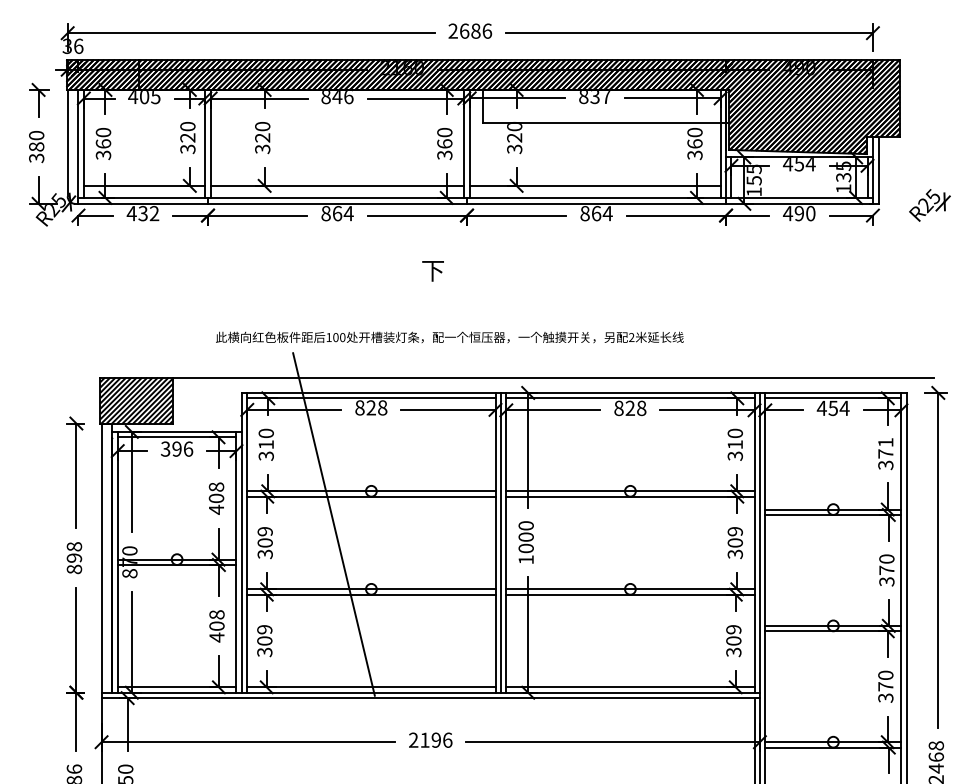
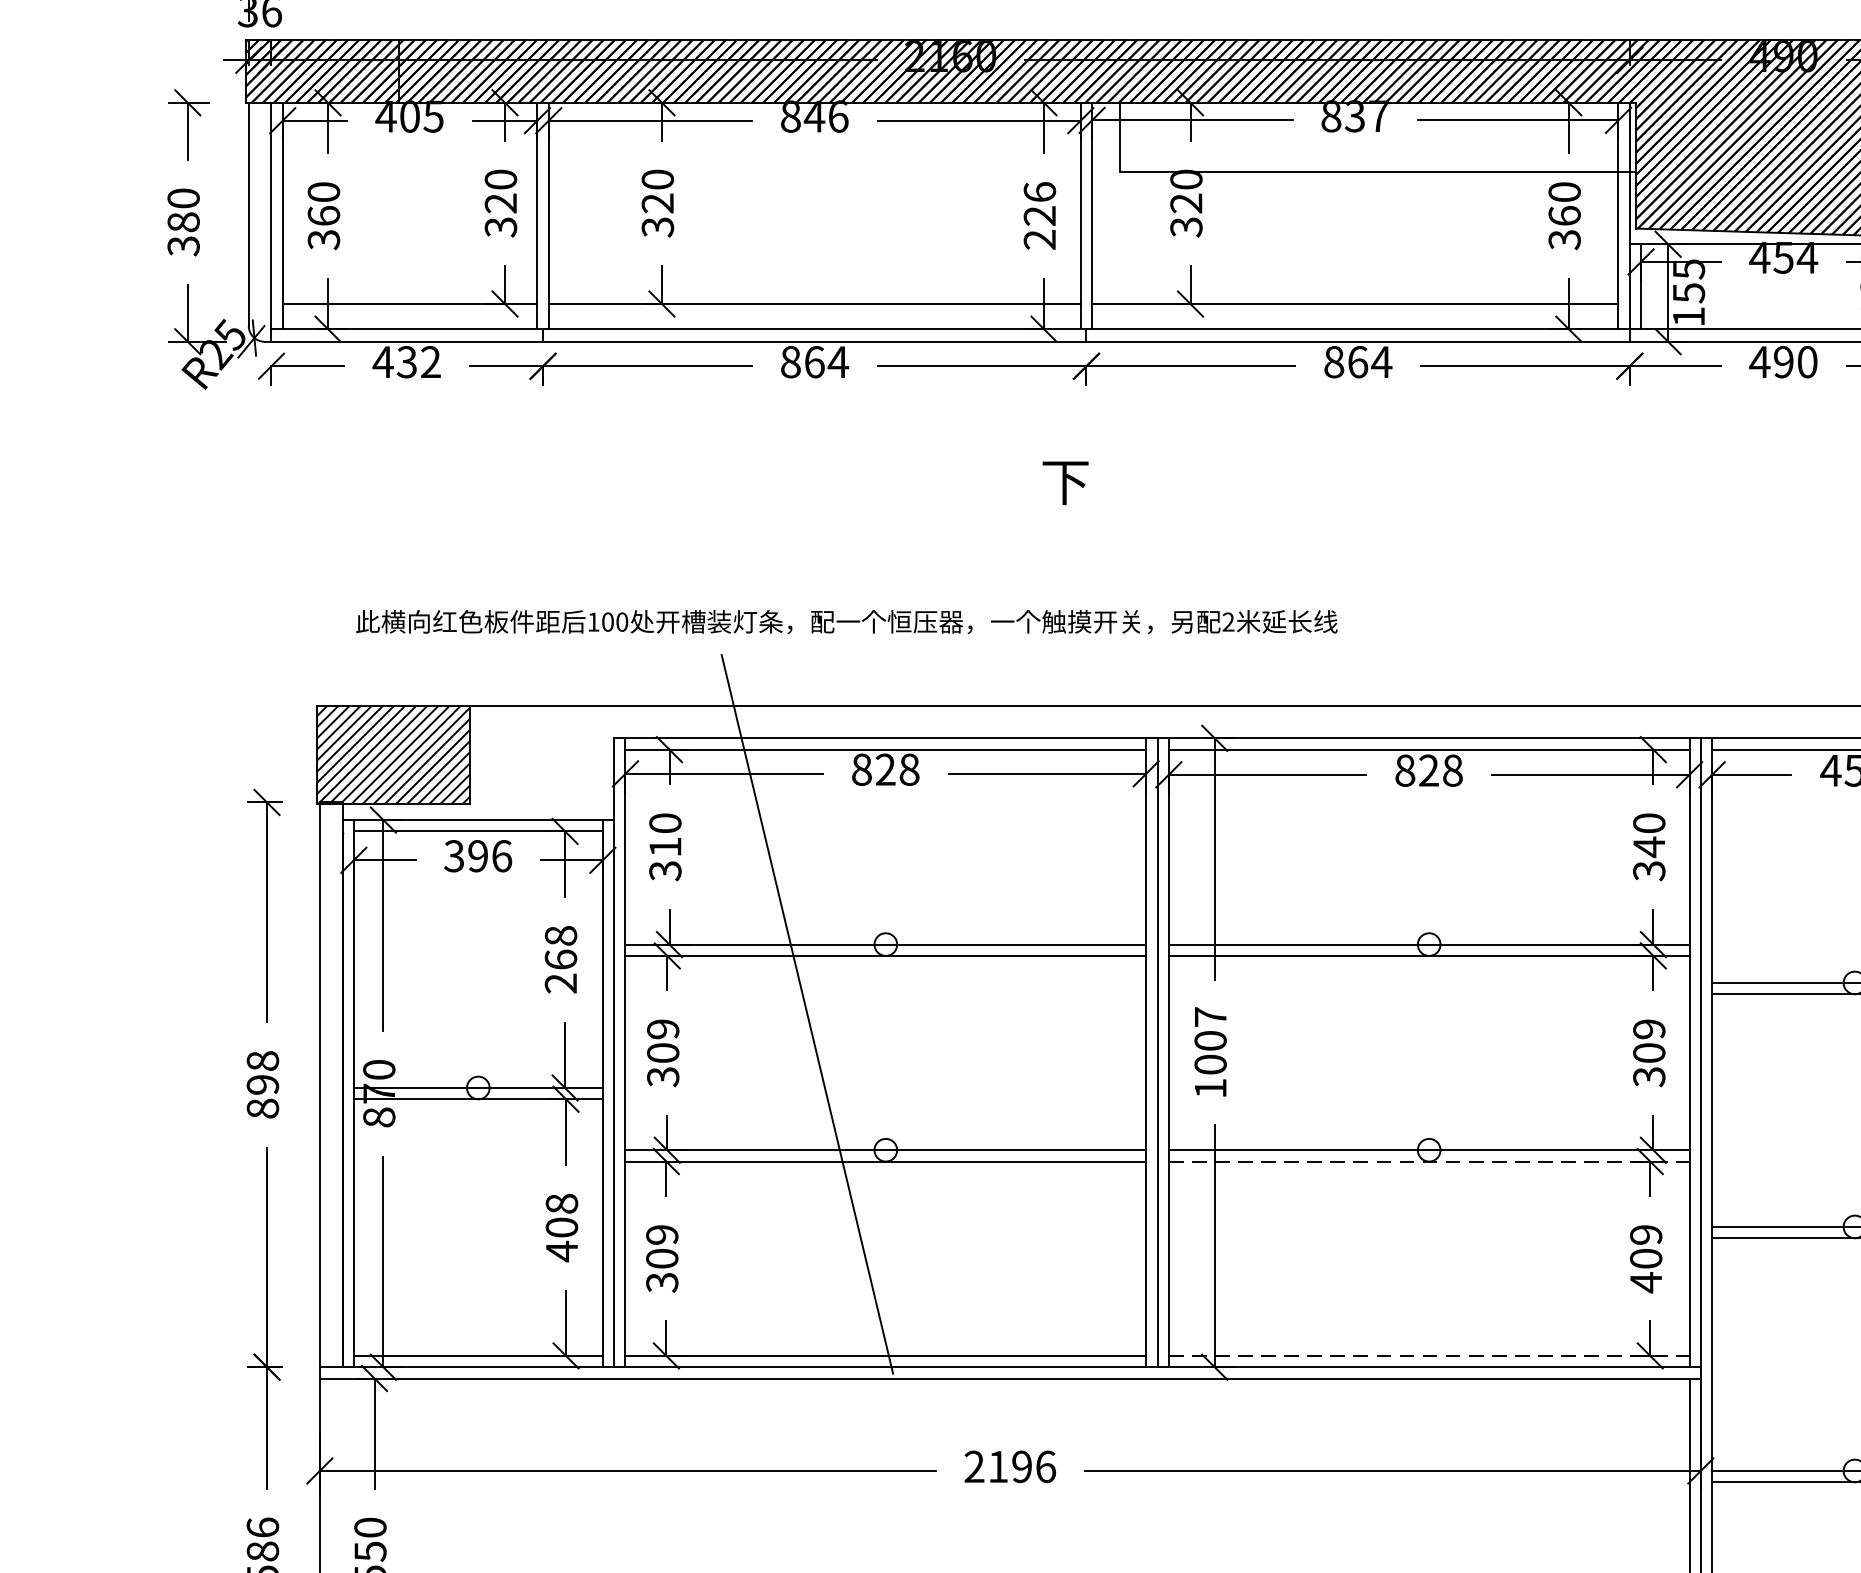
text: (444, 143) -> (1039, 215), 360 -> 226
text: (432, 271) -> (1064, 483), moved
text: (449, 337) -> (846, 622), moved
text: (734, 444) -> (1647, 846), 310 -> 340
text: (216, 503) -> (560, 970), 408 -> 268
text: (525, 525) -> (1209, 1016), 1000 -> 1007
line: (630, 594) -> (1429, 1161), solid -> dashed
text: (733, 652) -> (1645, 1282), 309 -> 409
line: (630, 687) -> (1429, 1356), solid -> dashed

